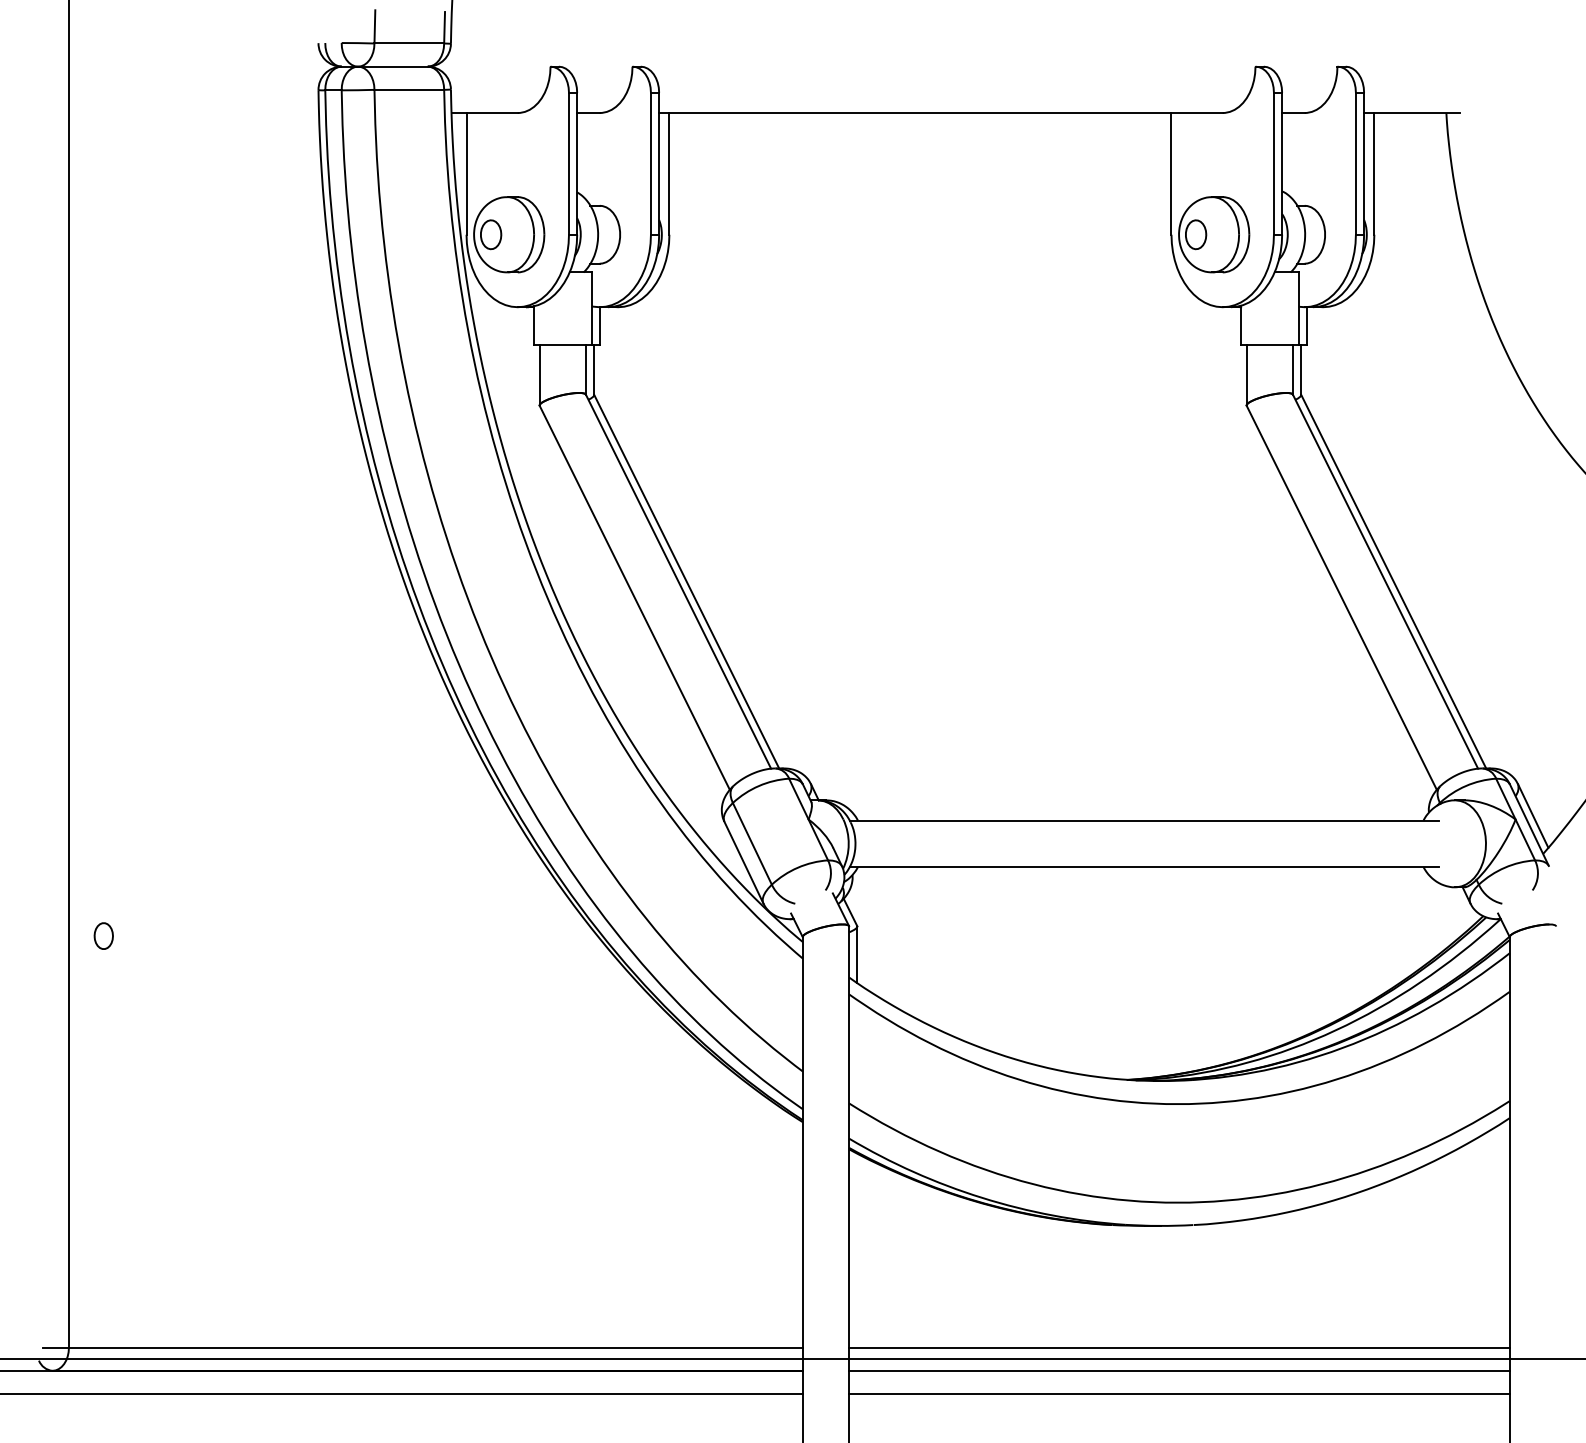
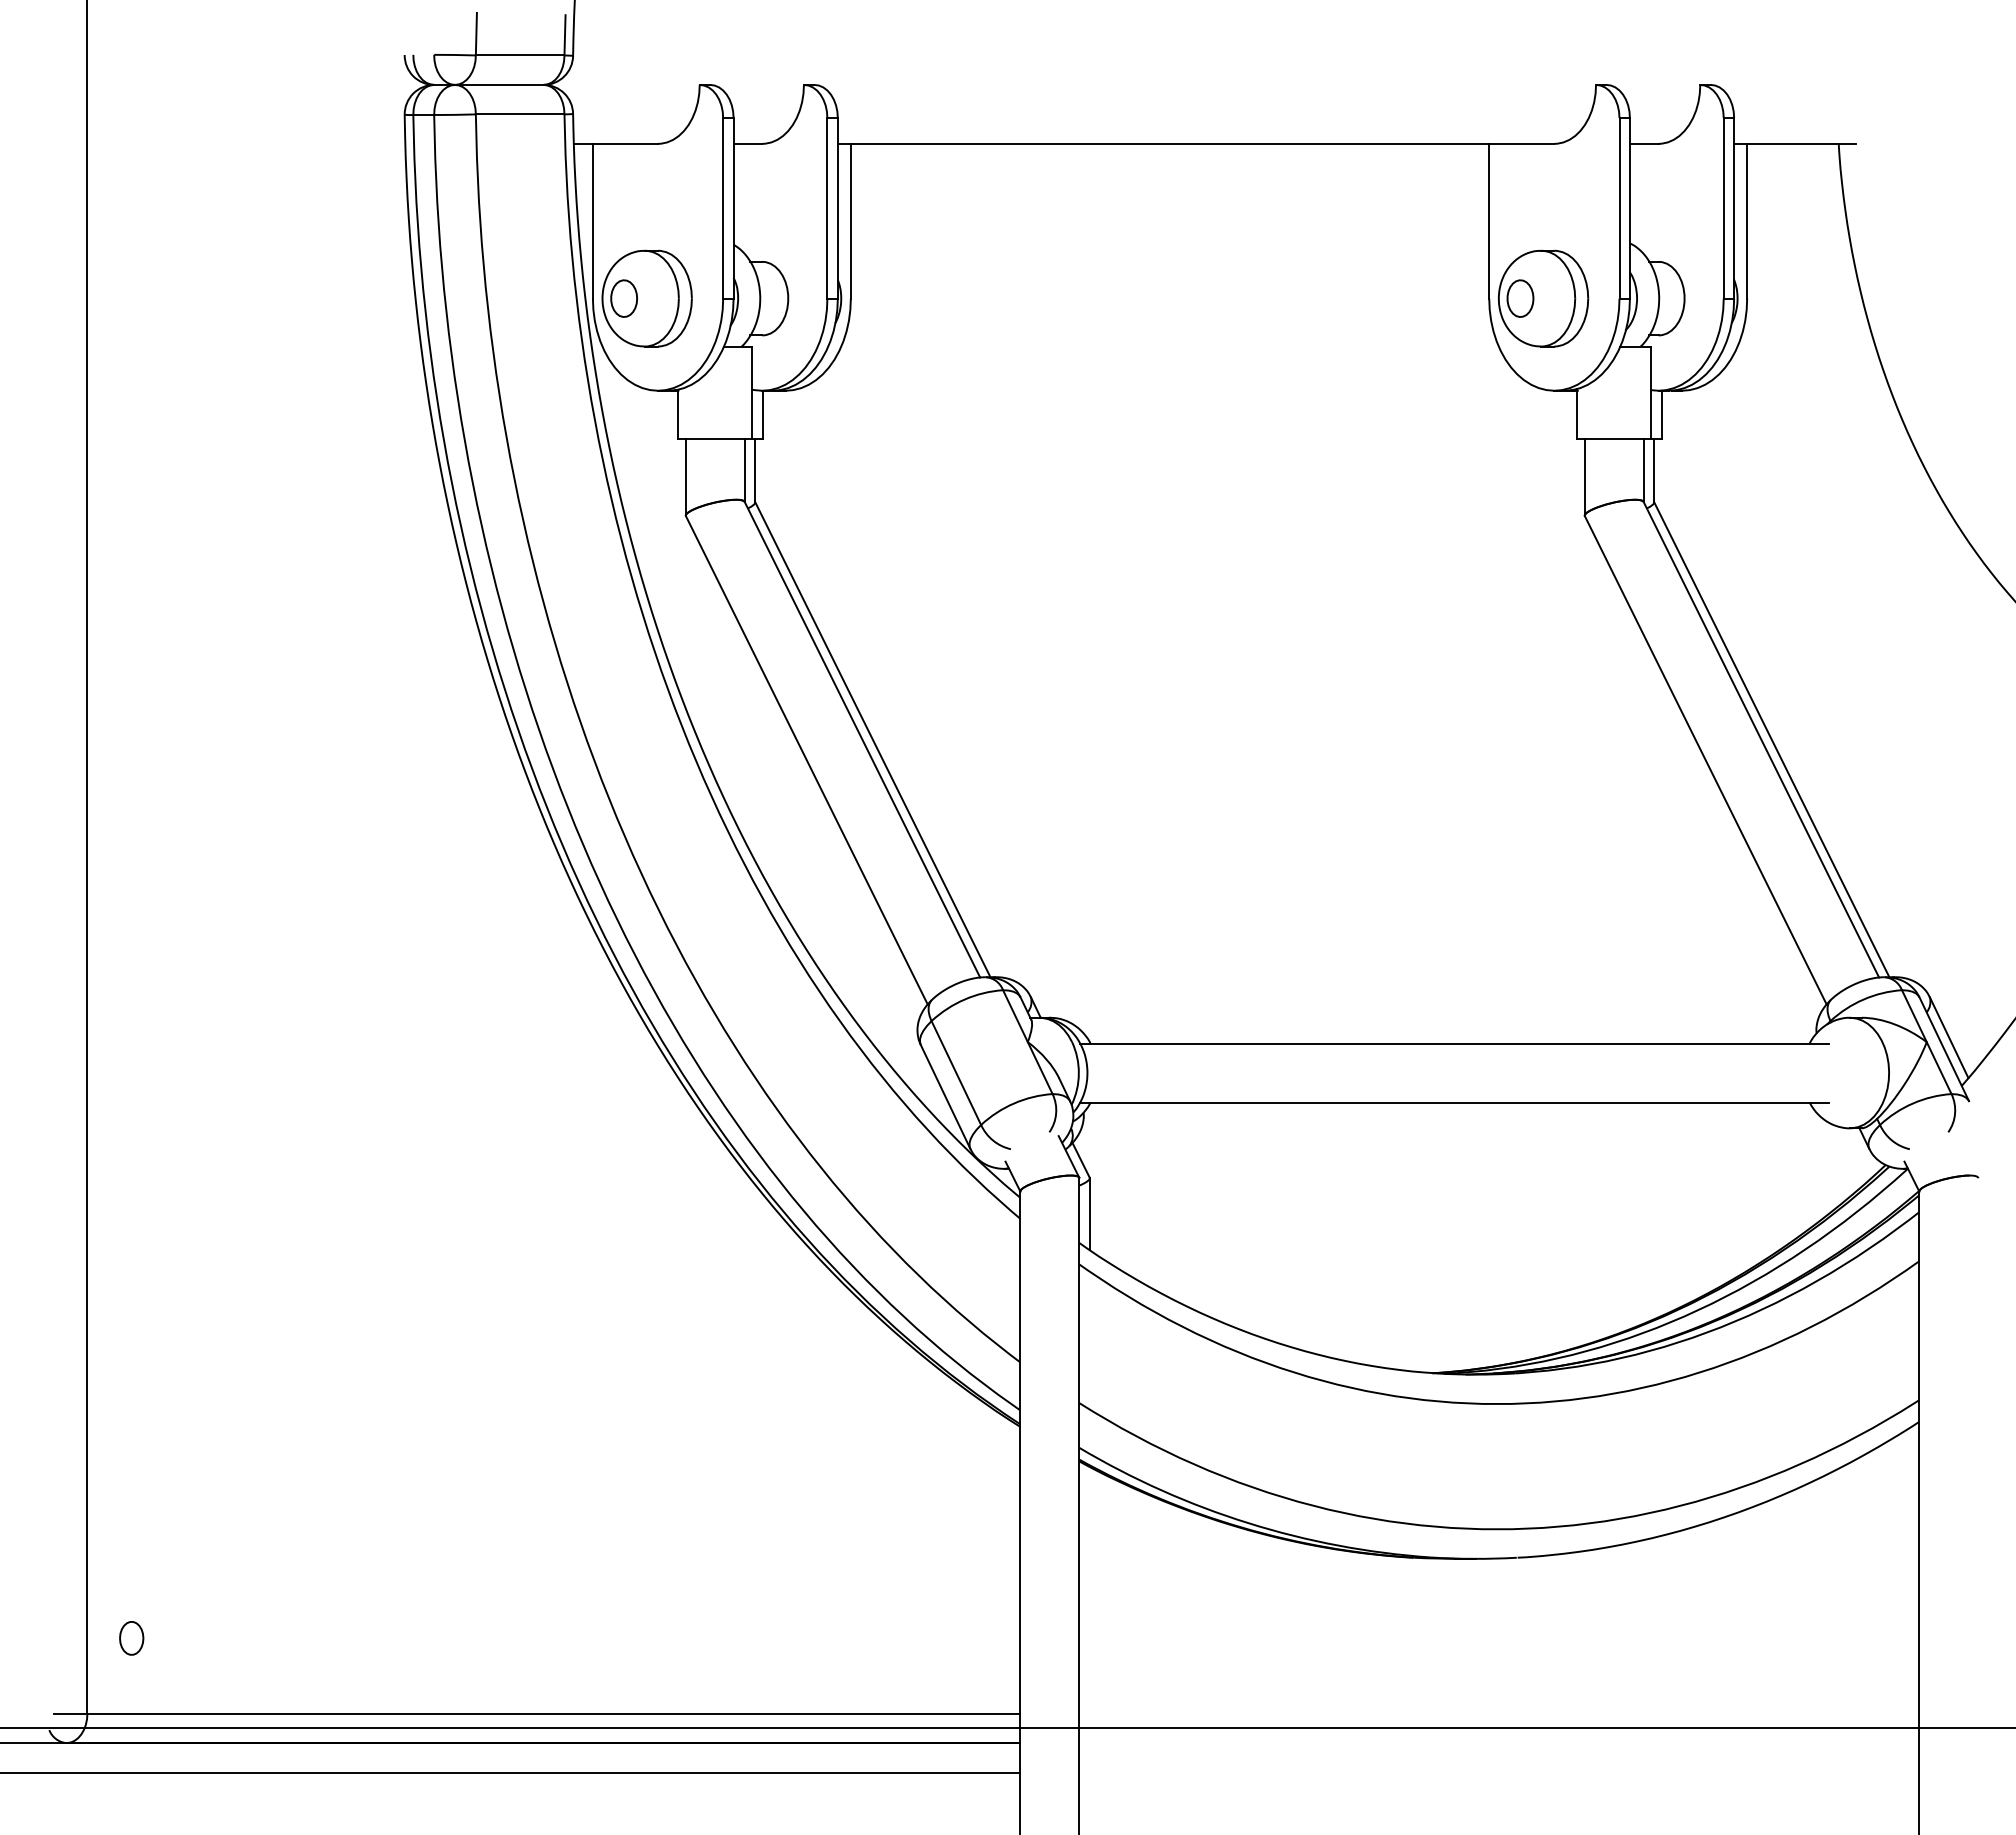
part: (103, 936) -> (131, 1638), moved
line: (1179, 1347) -> (1499, 1713), removed
line: (1179, 1371) -> (1499, 1743), removed
line: (1179, 1393) -> (1499, 1772), removed

